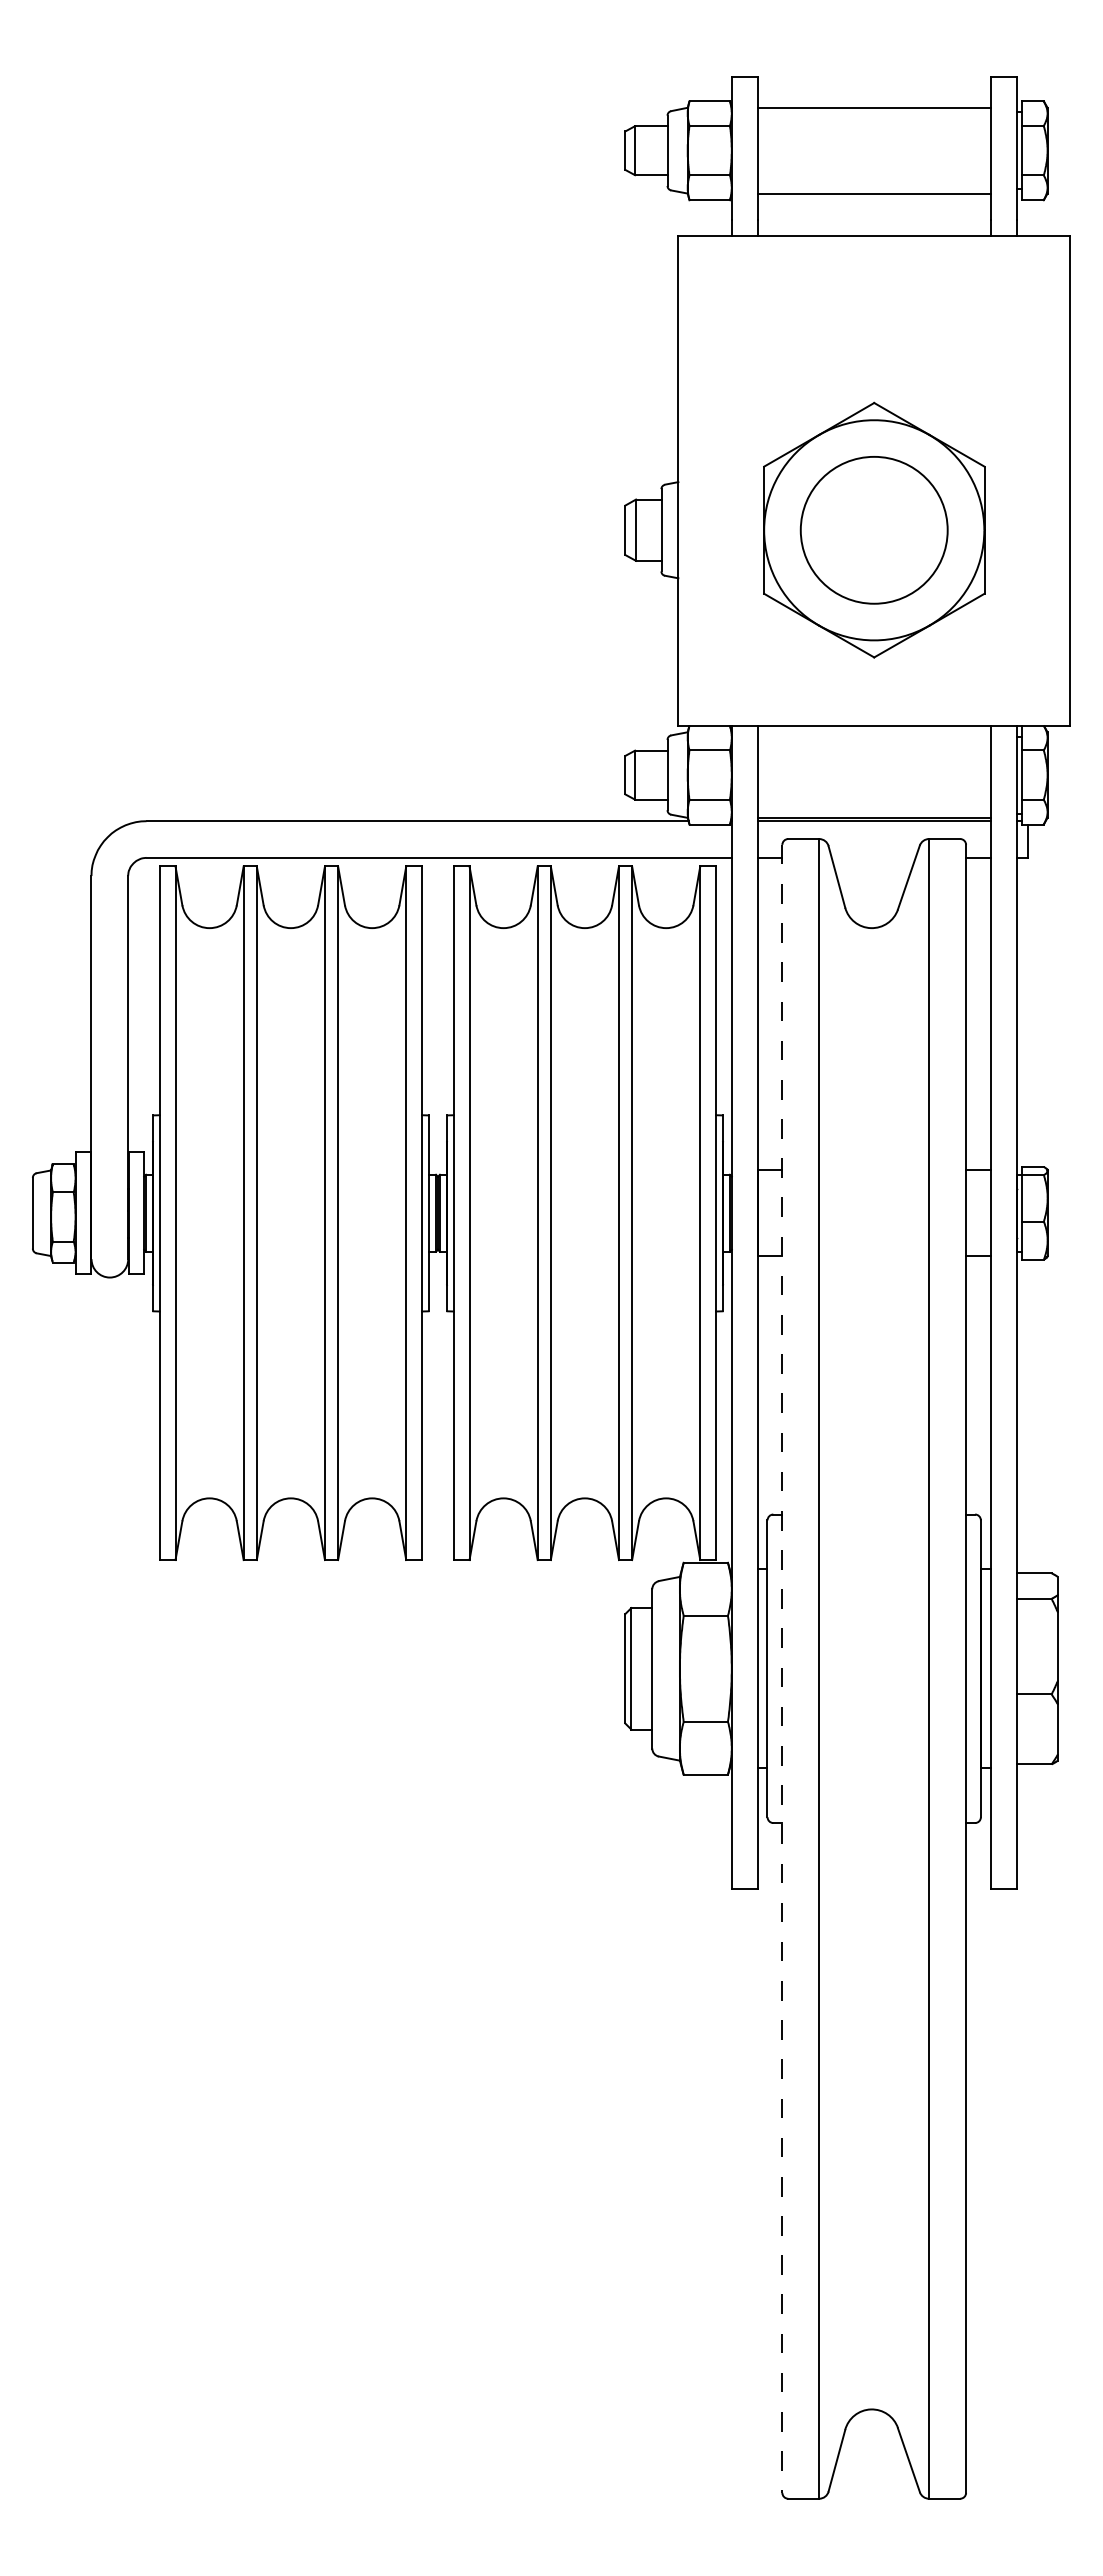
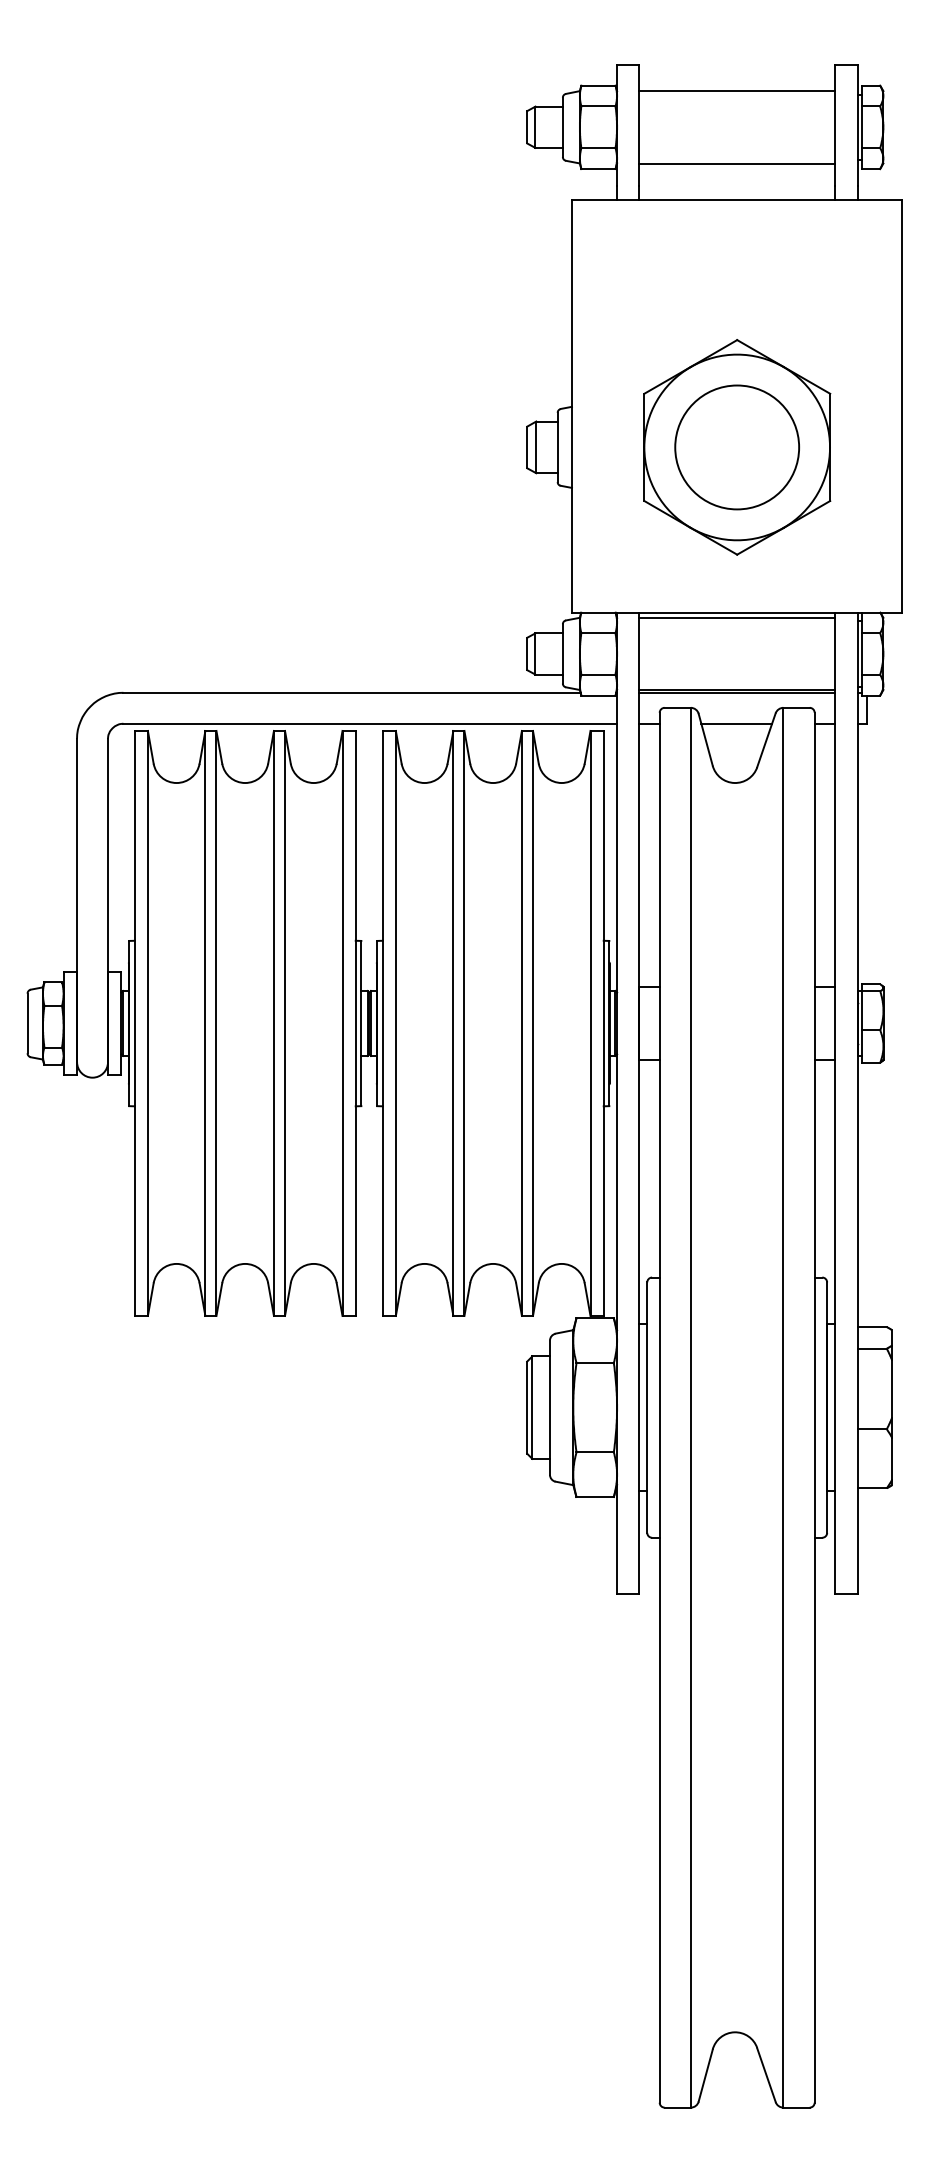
line: (874, 732) -> (737, 617), added
line: (873, 857) -> (736, 723), added
line: (782, 1668) -> (659, 1407), dashed -> solid

